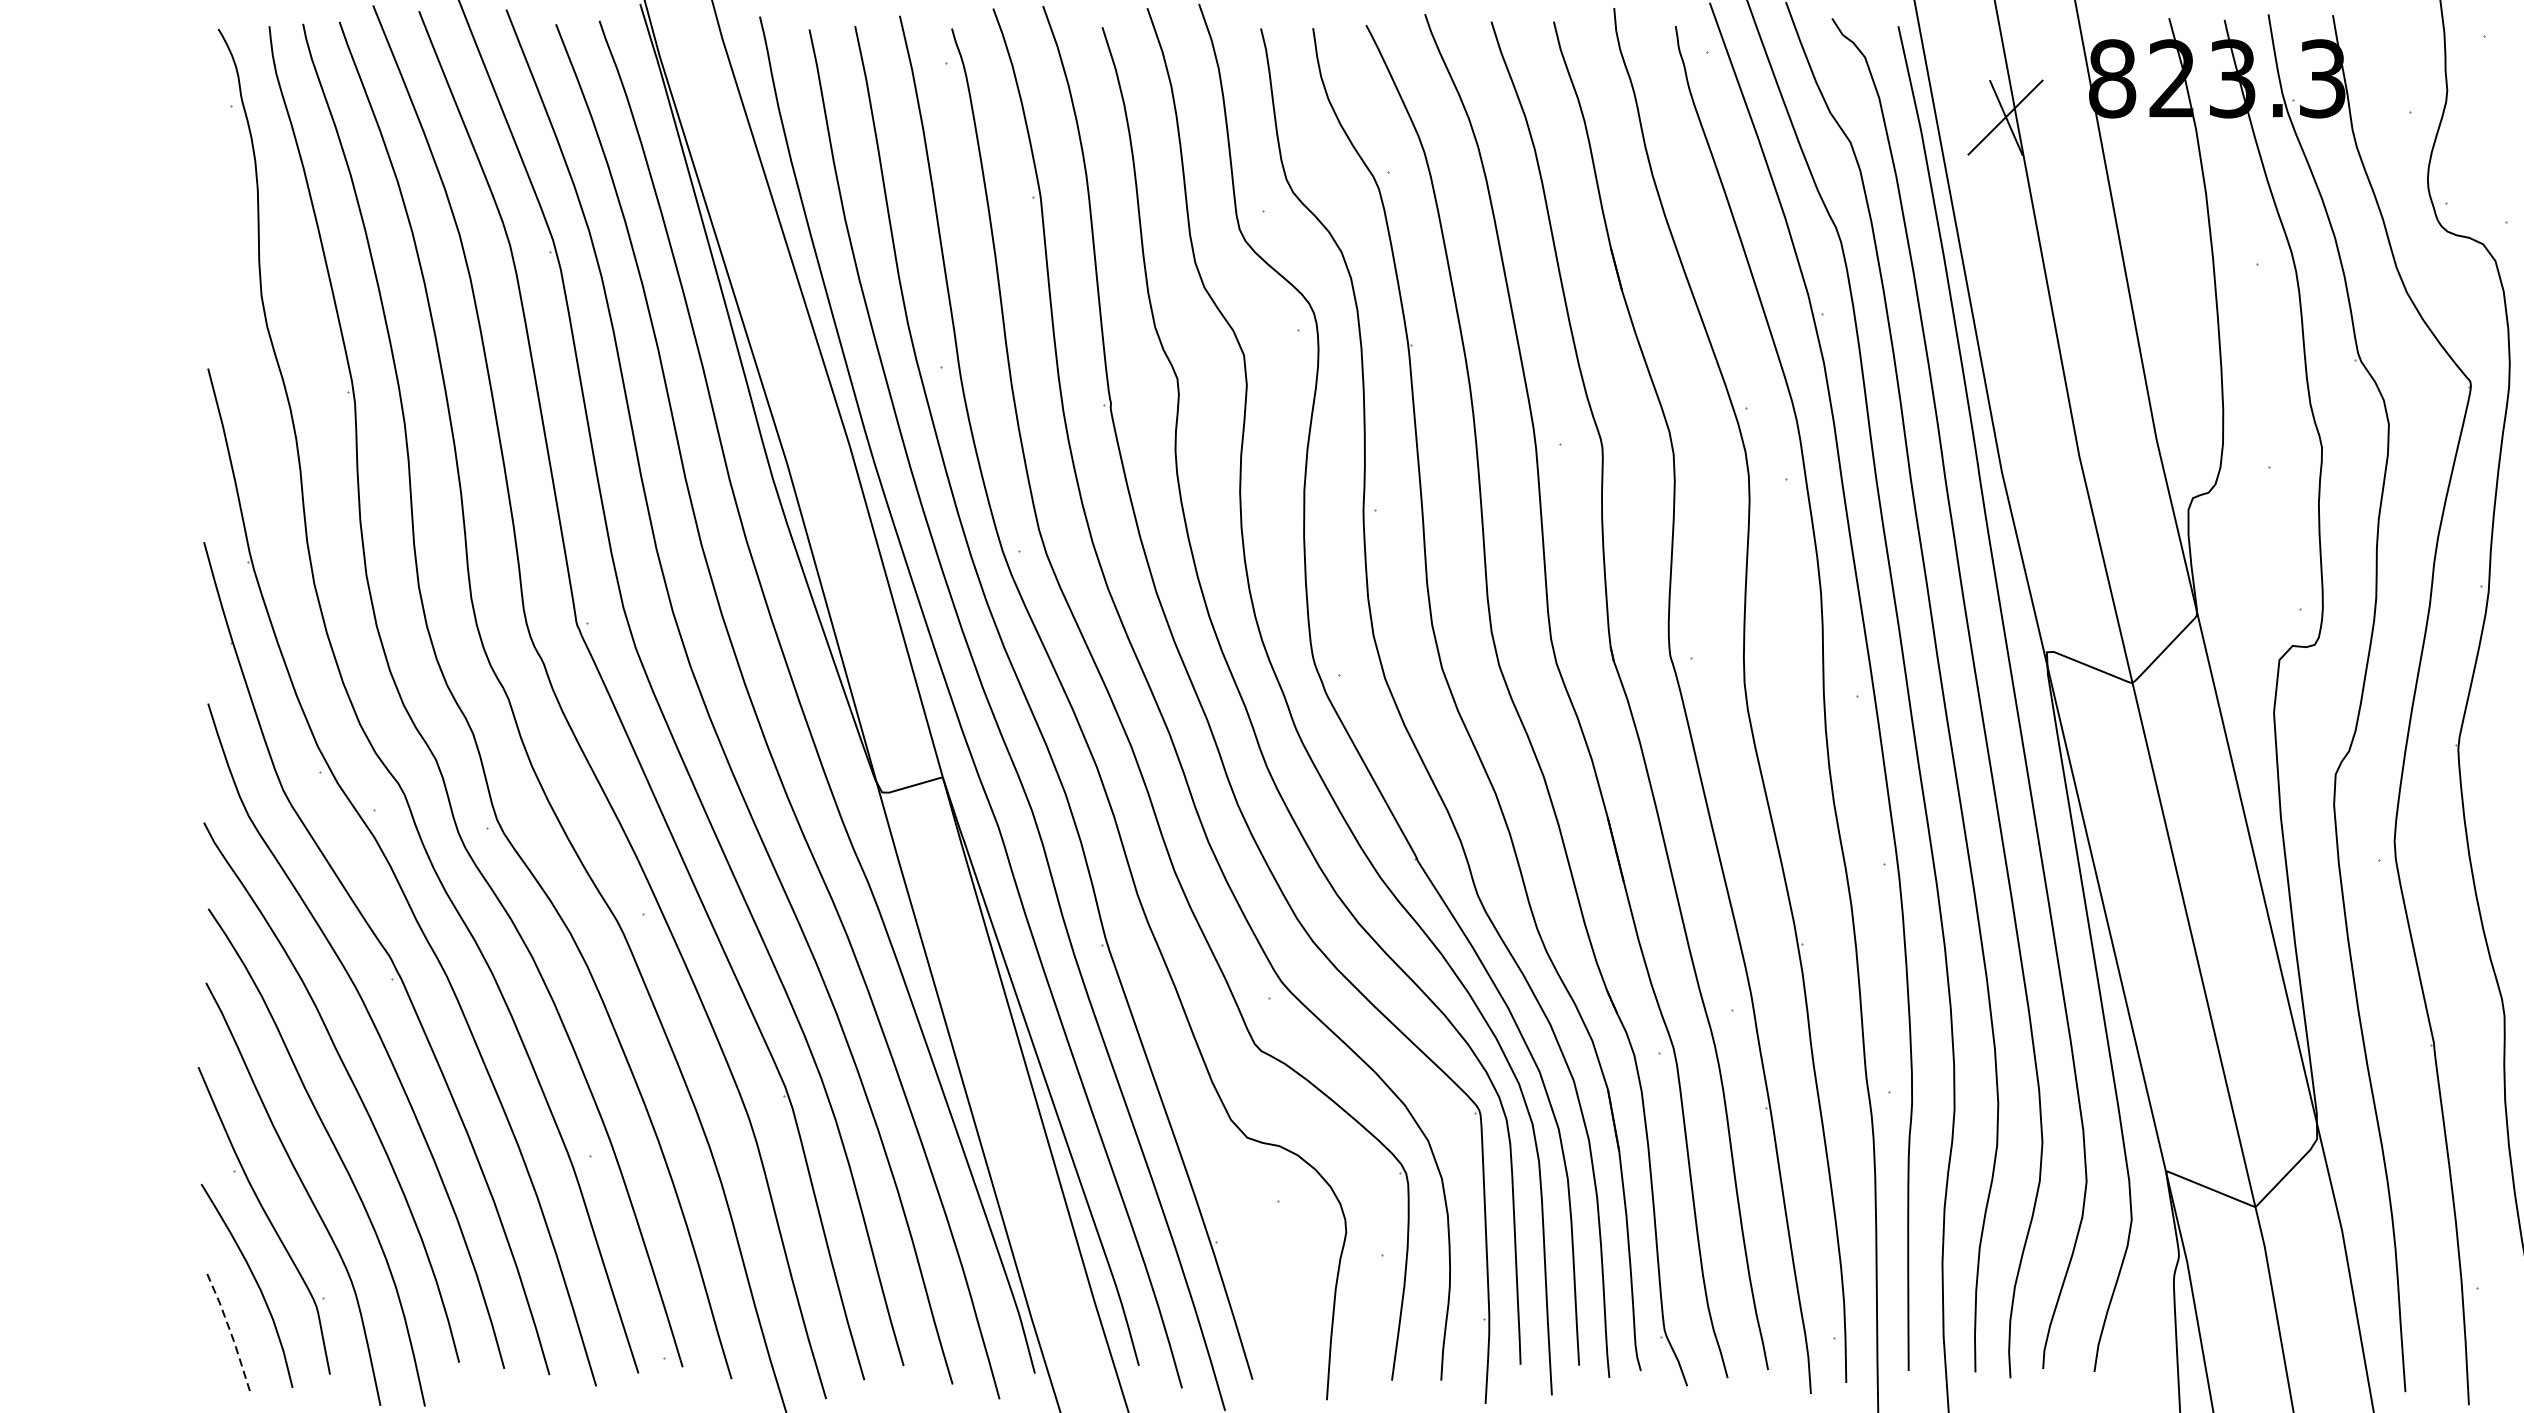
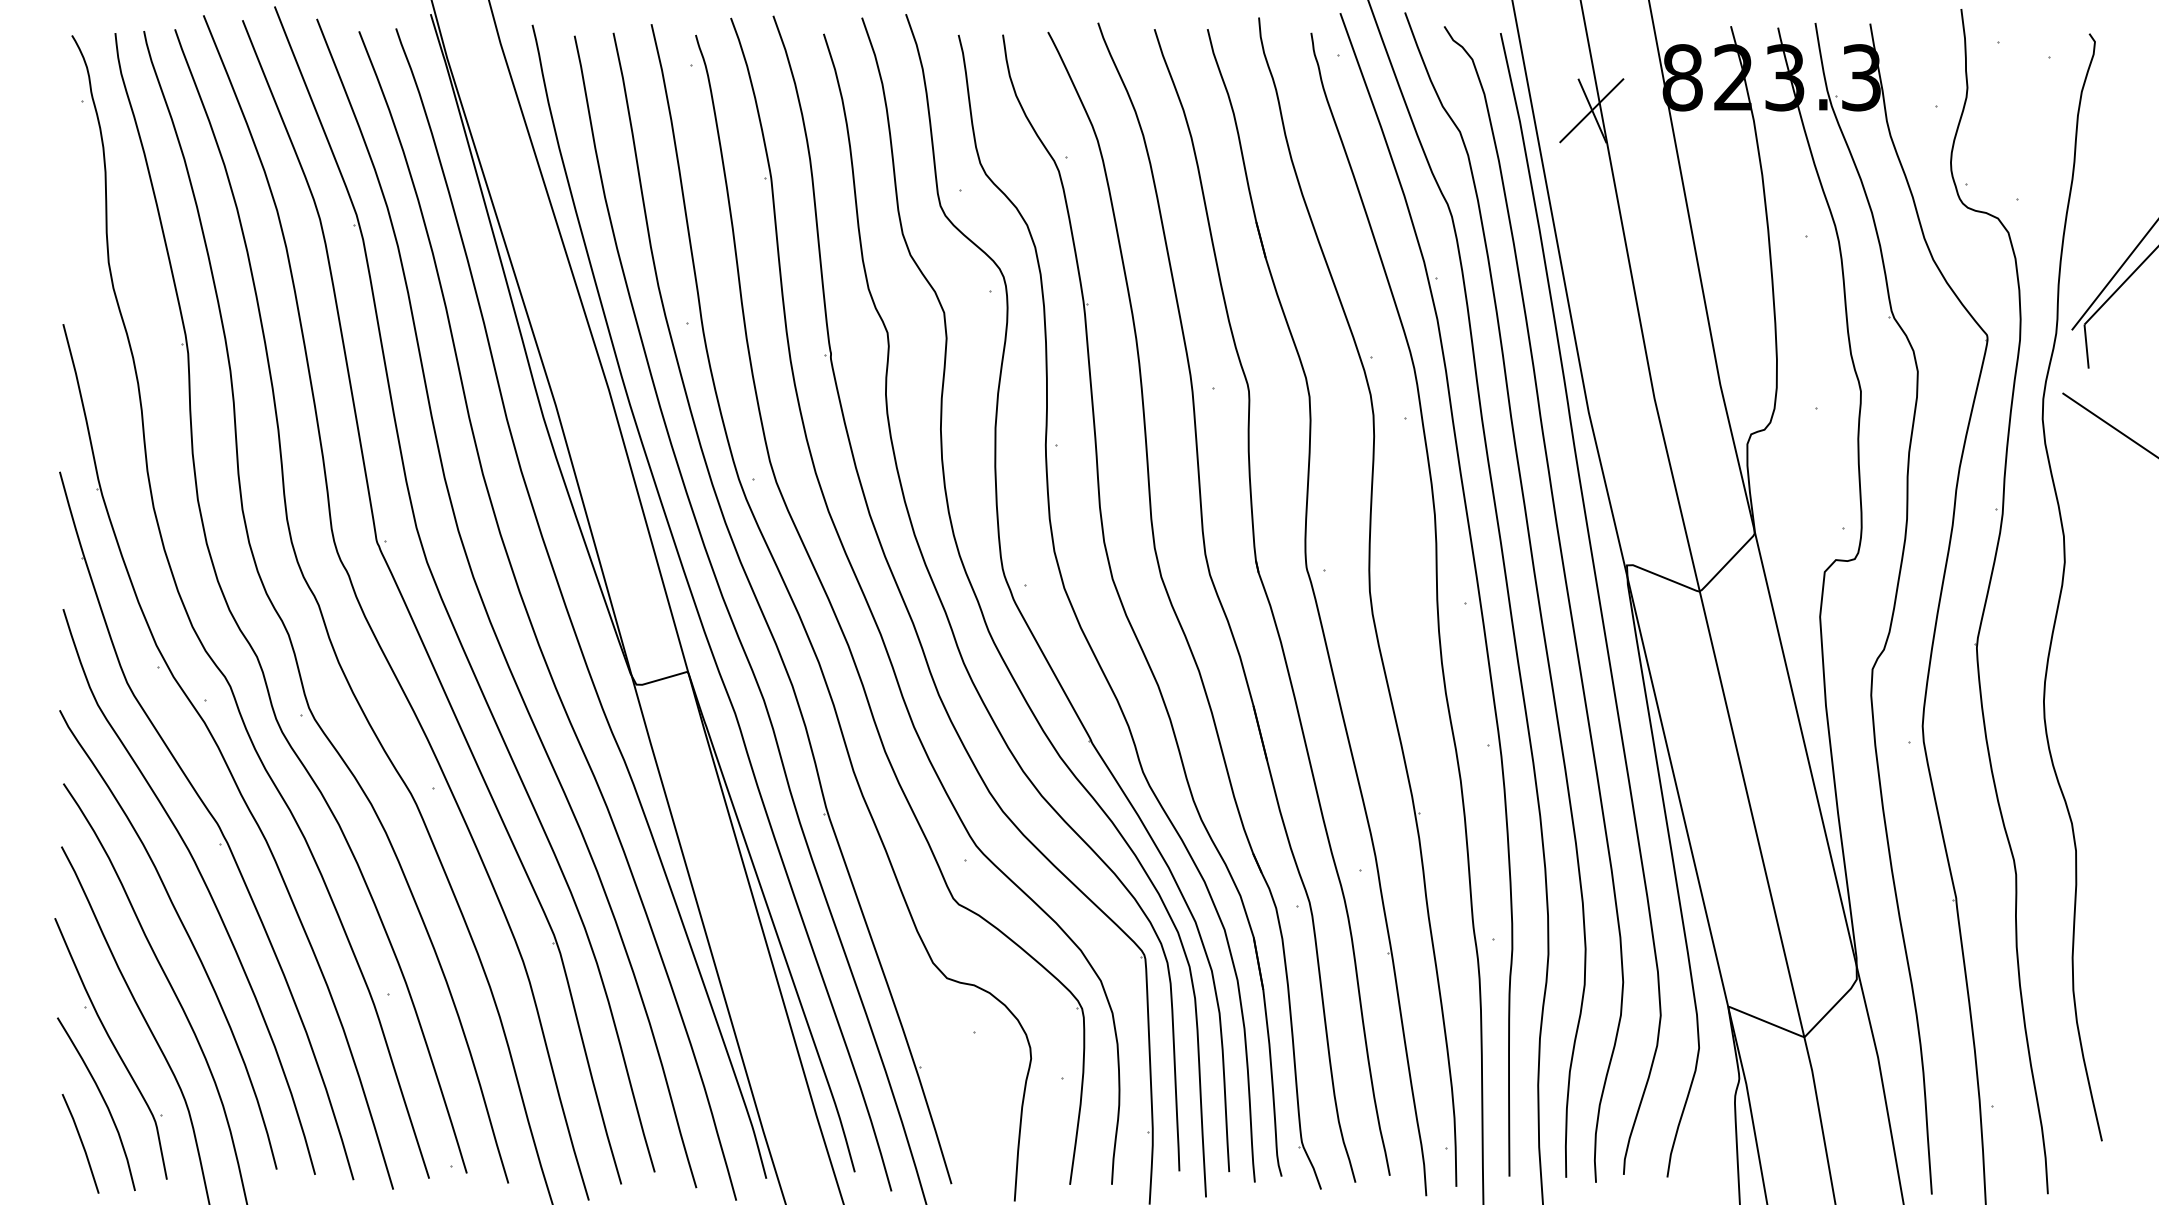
line: (230, 1332) -> (82, 1143), dashed -> solid

